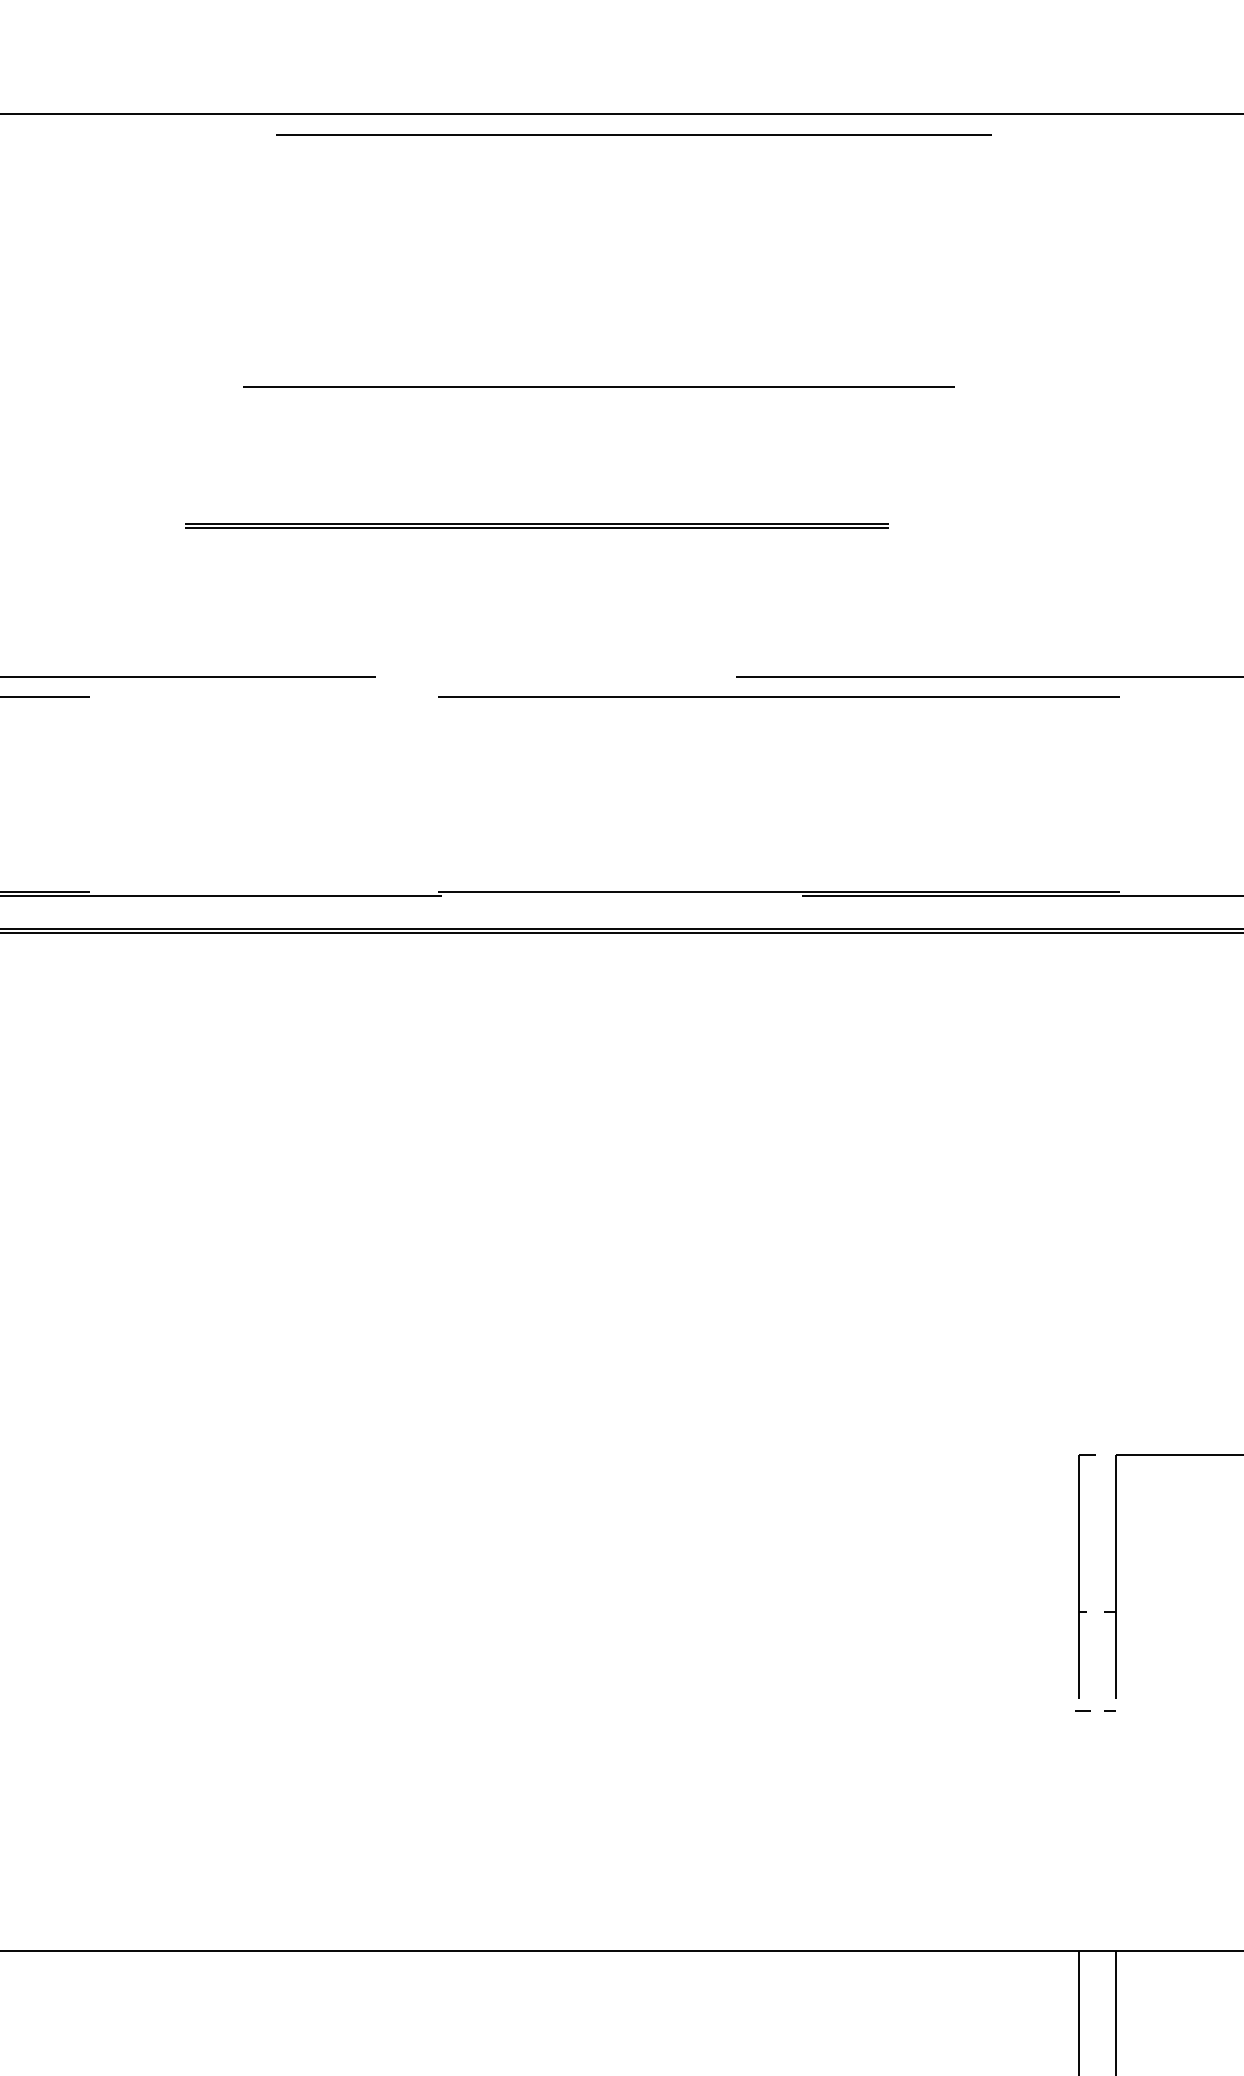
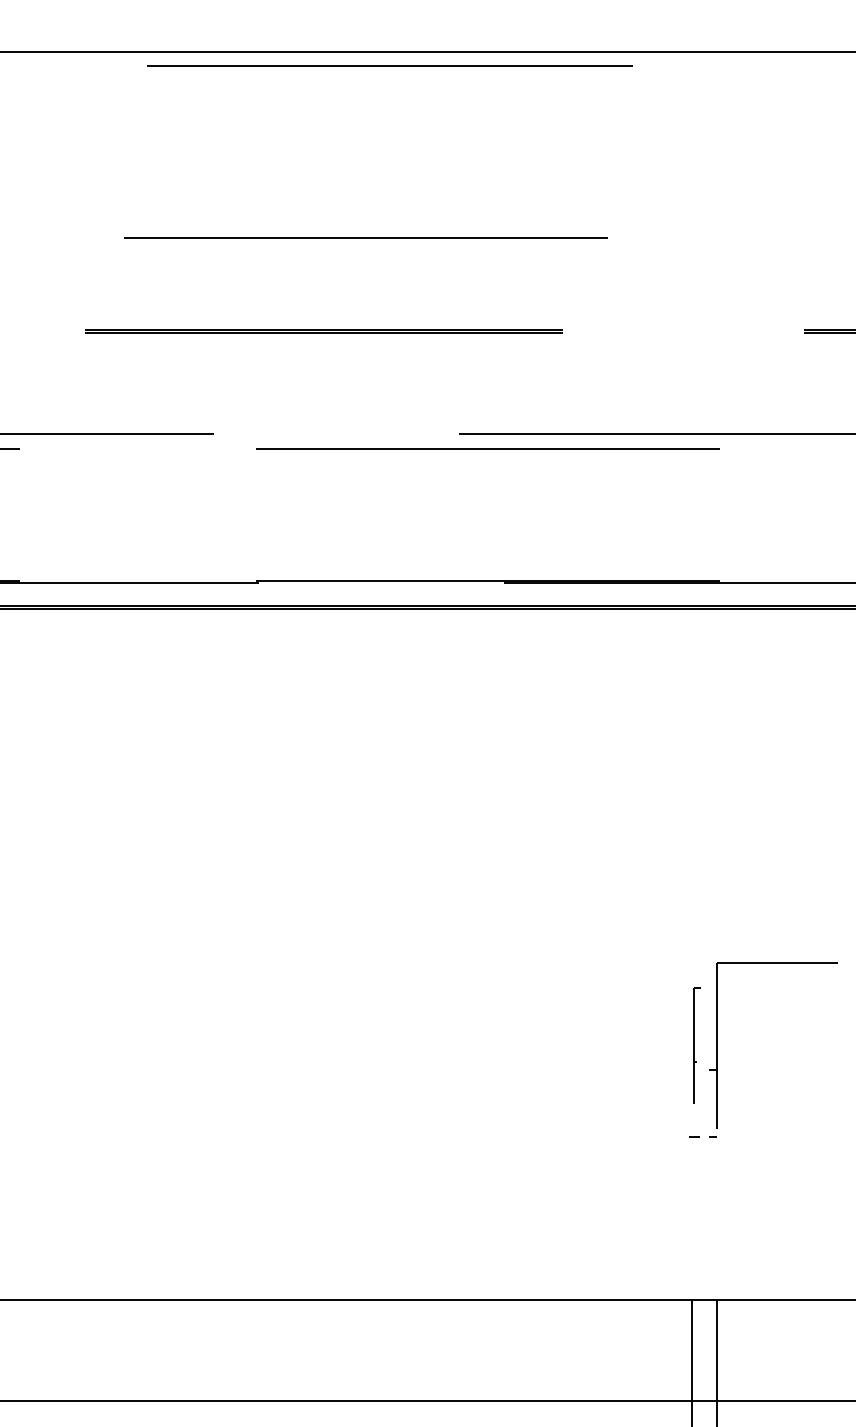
part: (1085, 1576) -> (696, 1045), size x0.7

